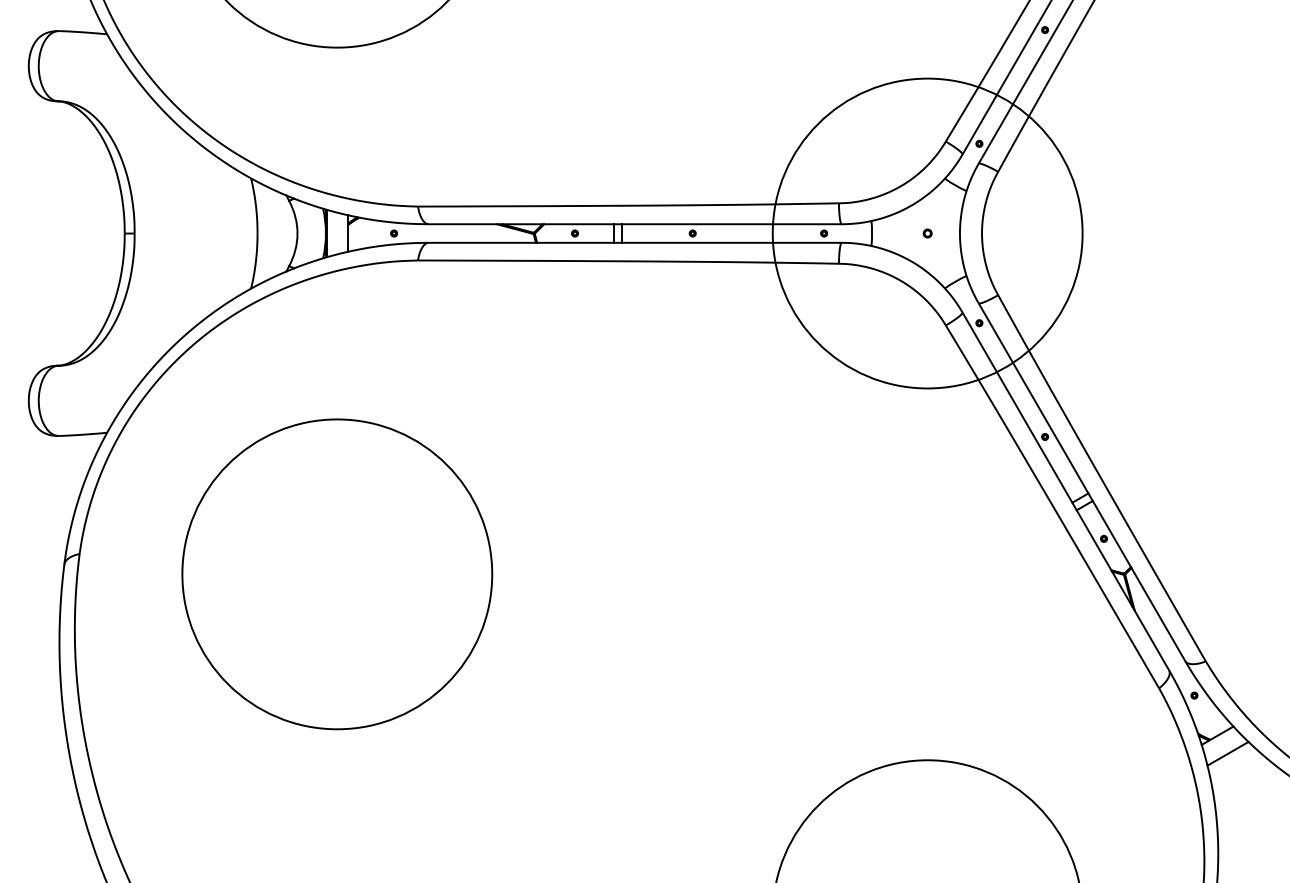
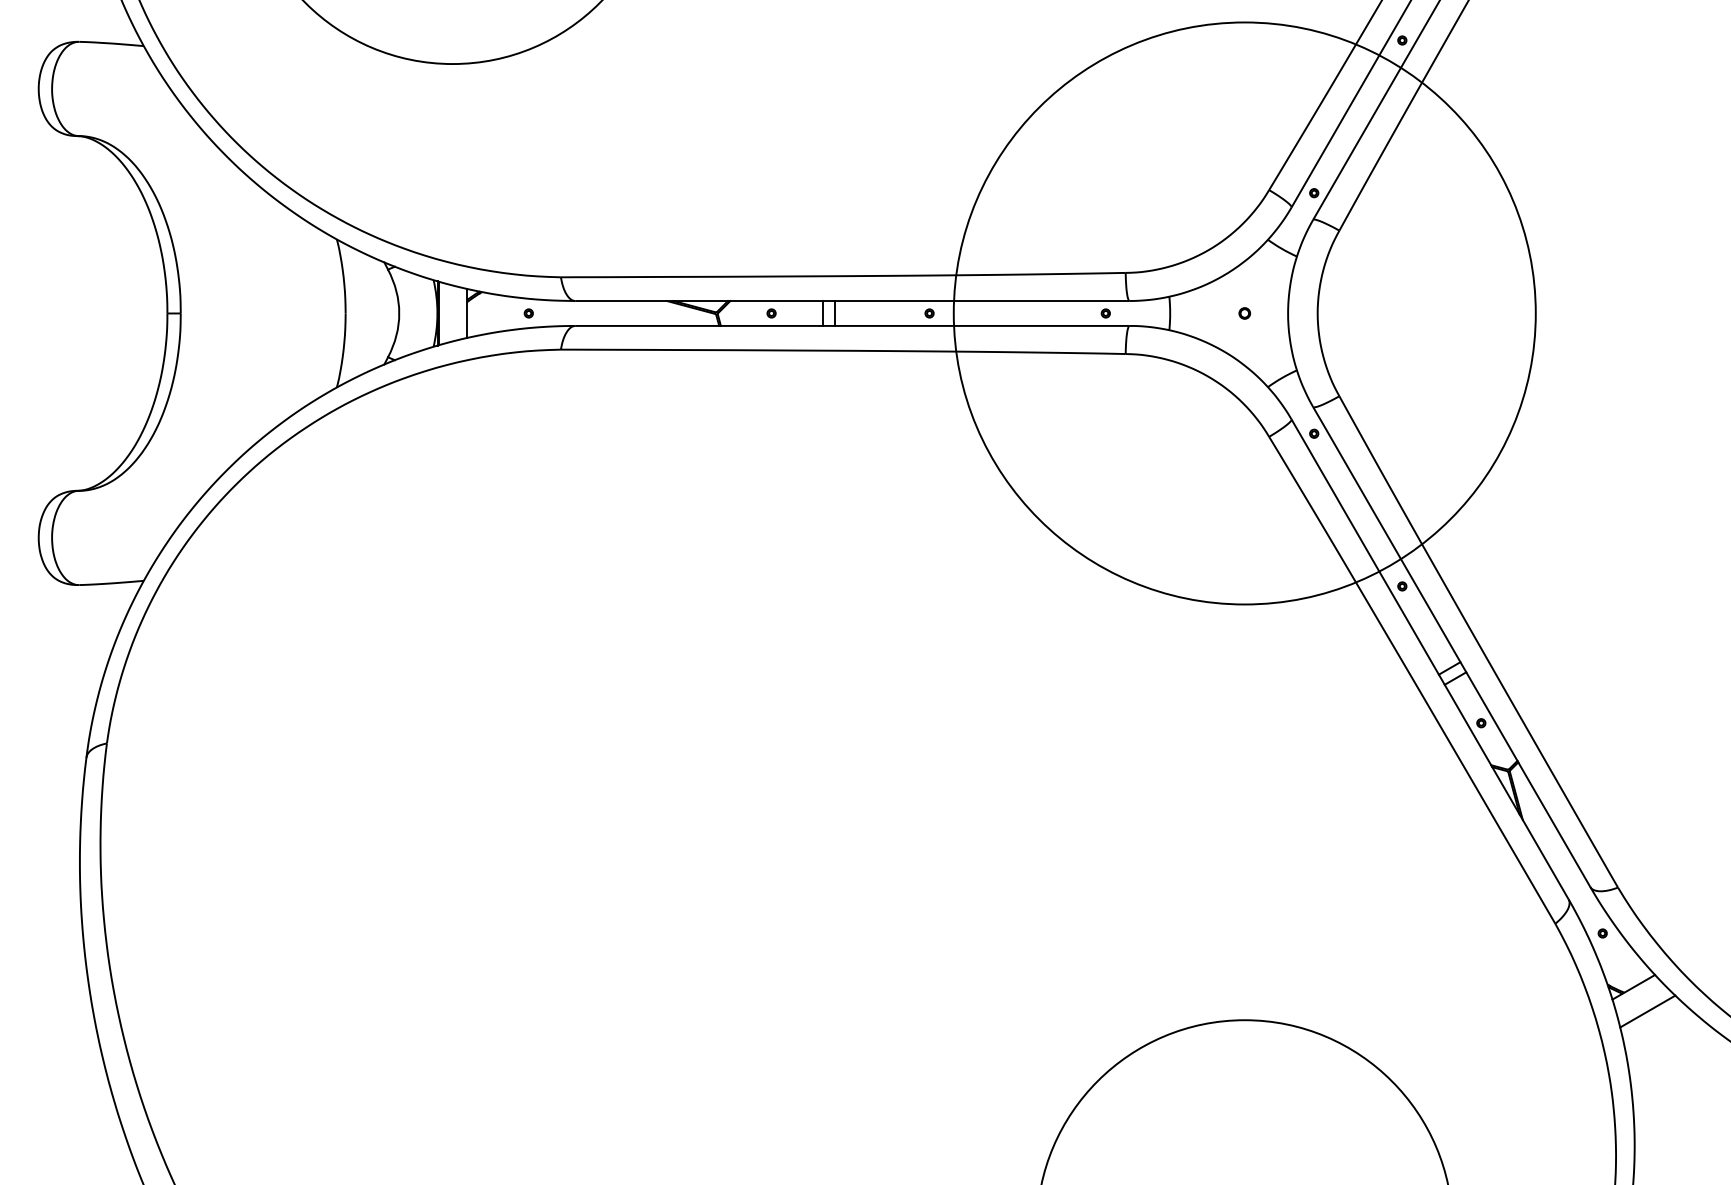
circle: (927, 233) -> (1244, 313), size x1.4
circle: (337, 574) -> (452, 770), removed

